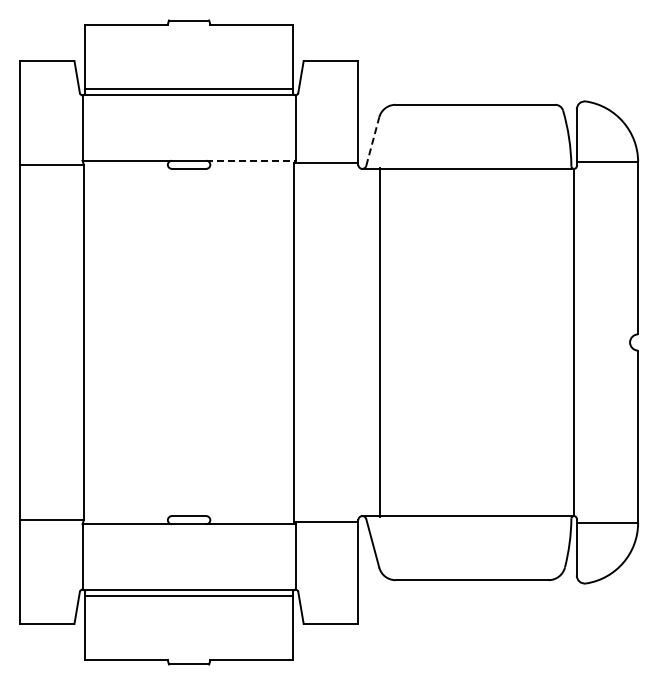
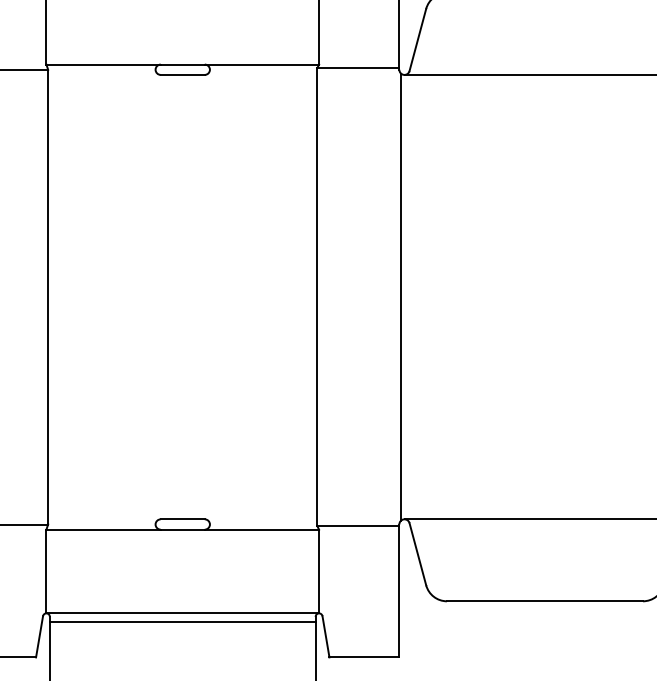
line: (372, 141) -> (417, 39), dashed -> solid
line: (250, 160) -> (261, 64), dashed -> solid
line: (379, 342) -> (400, 297), moved

